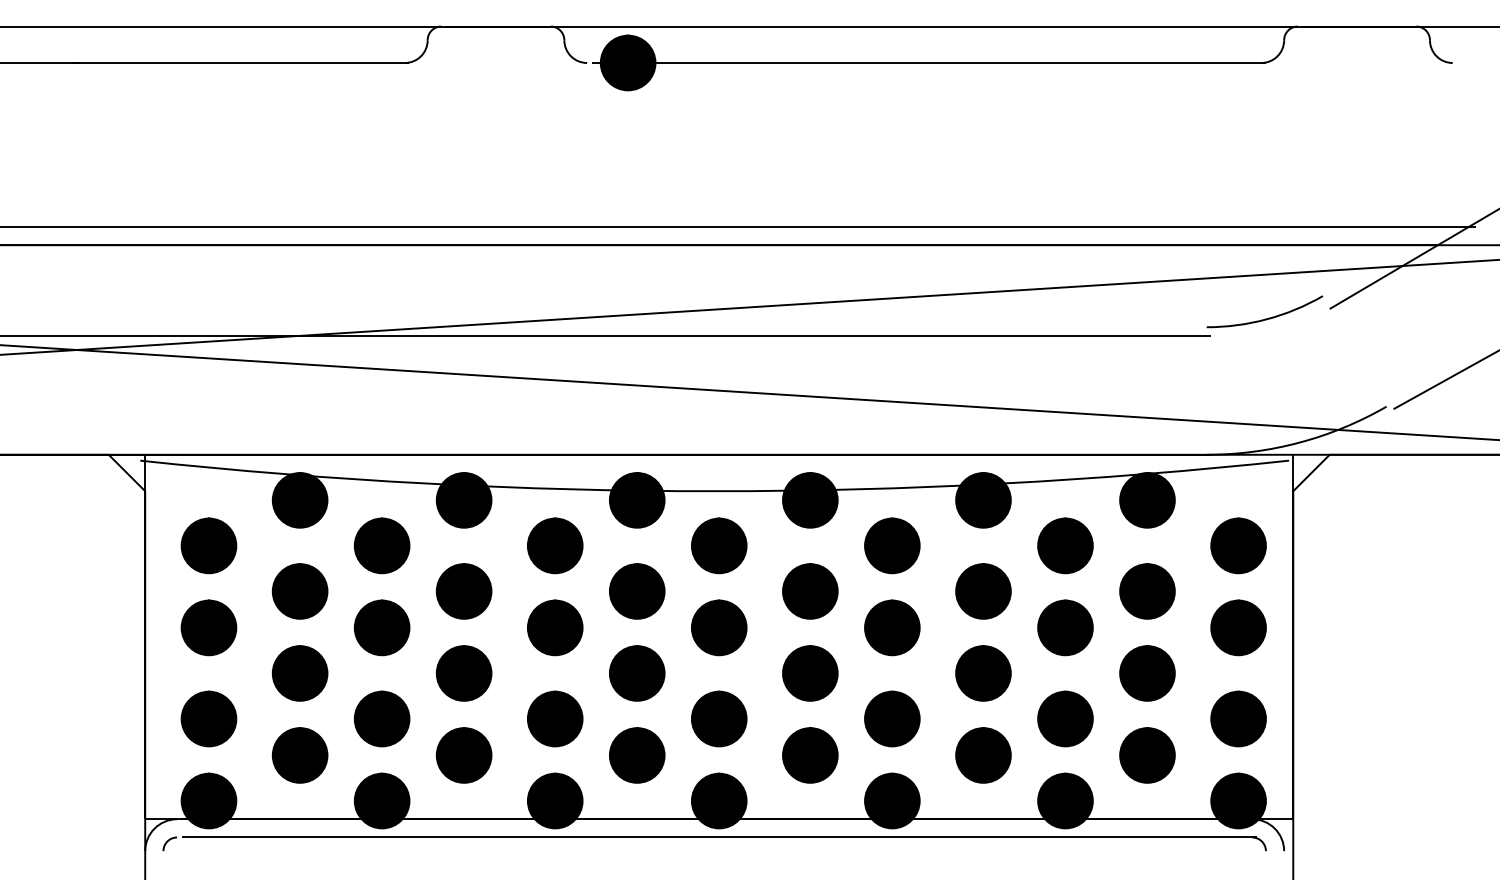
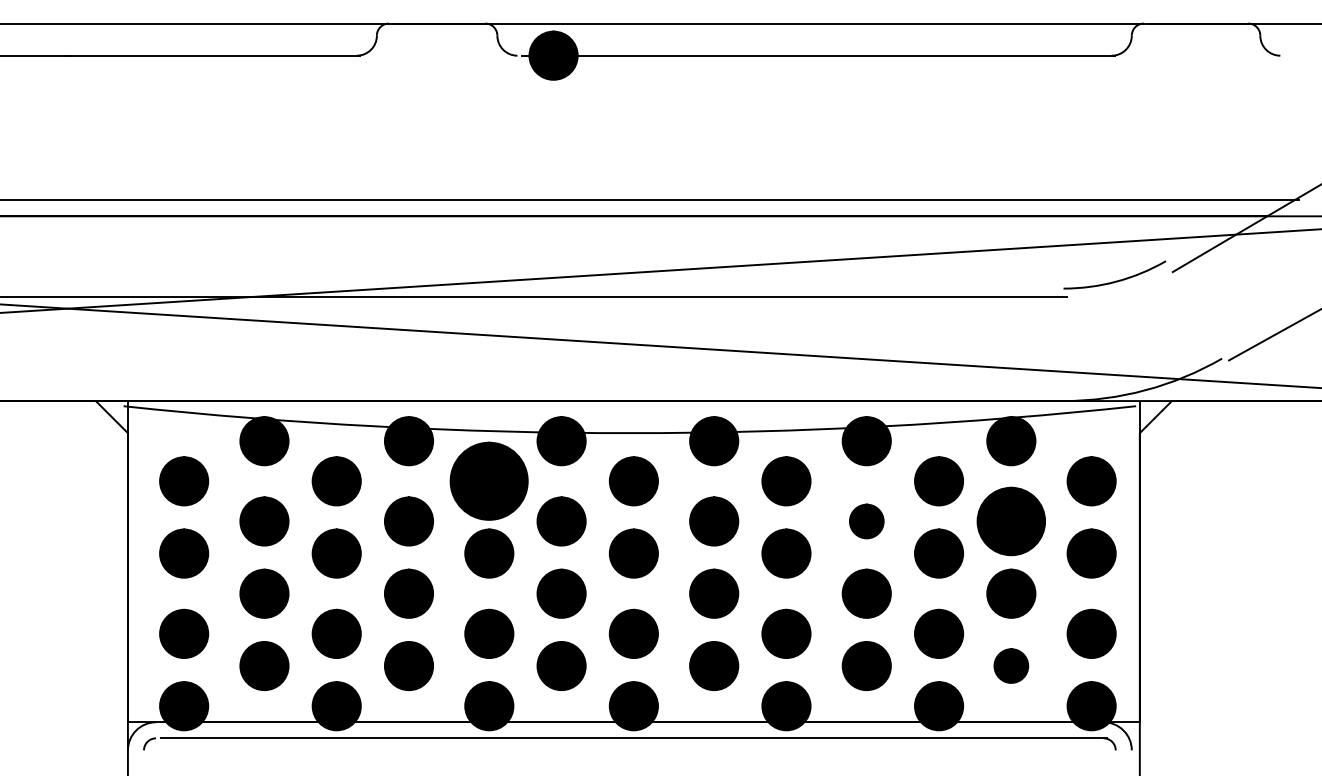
part: (555, 545) -> (489, 480), size x1.6
part: (983, 591) -> (866, 521), size x0.7
part: (1147, 591) -> (1011, 521), size x1.4
part: (1147, 755) -> (1011, 666), size x0.7

